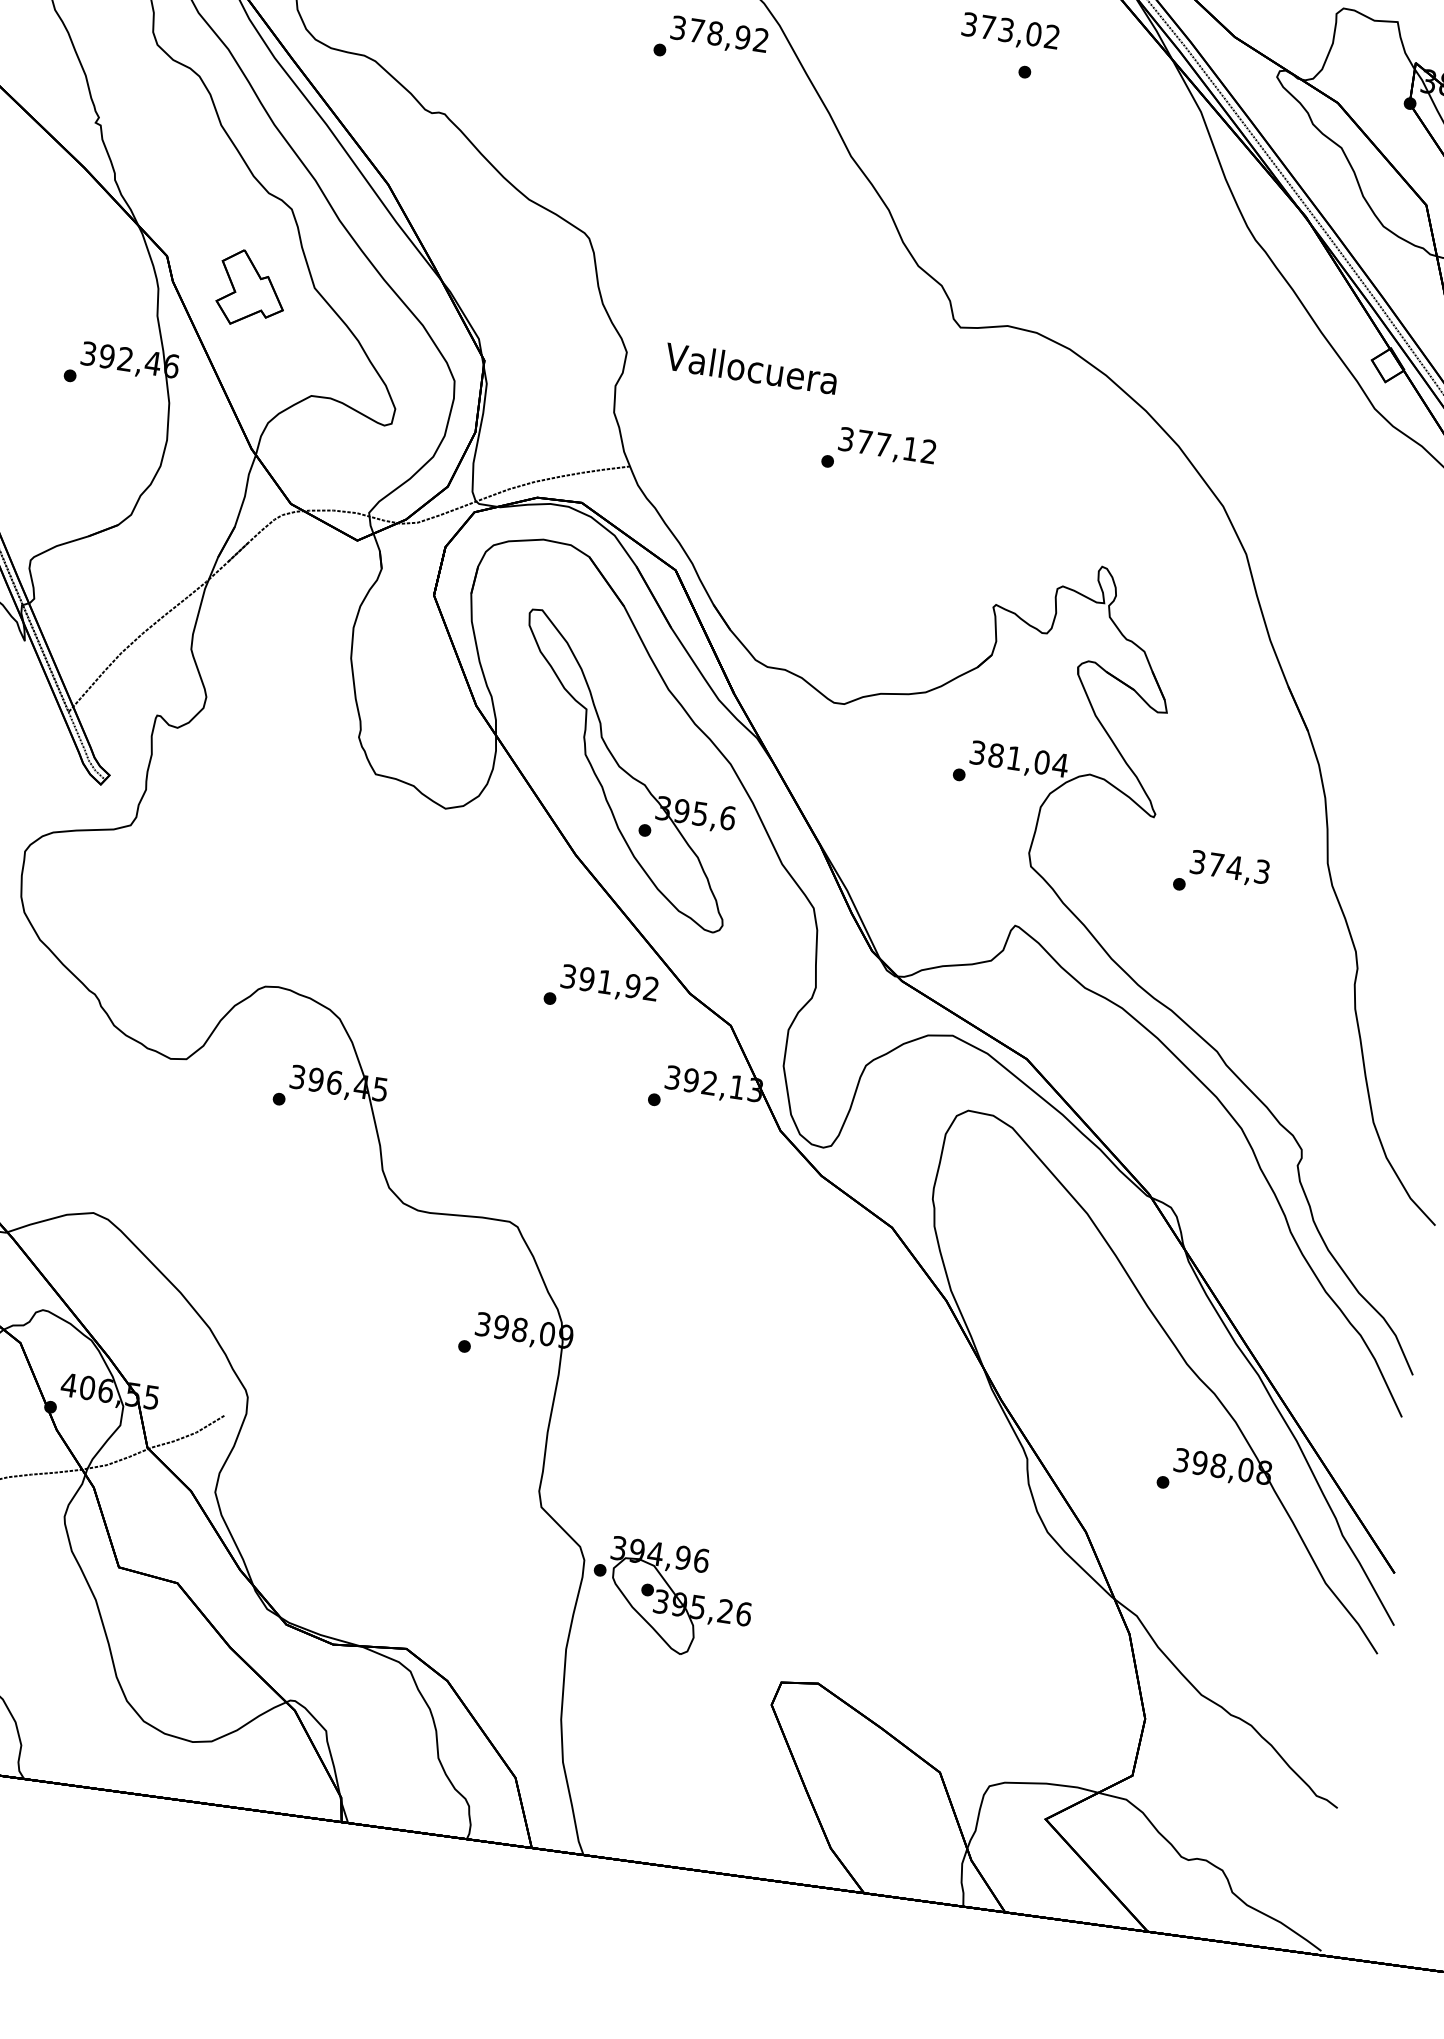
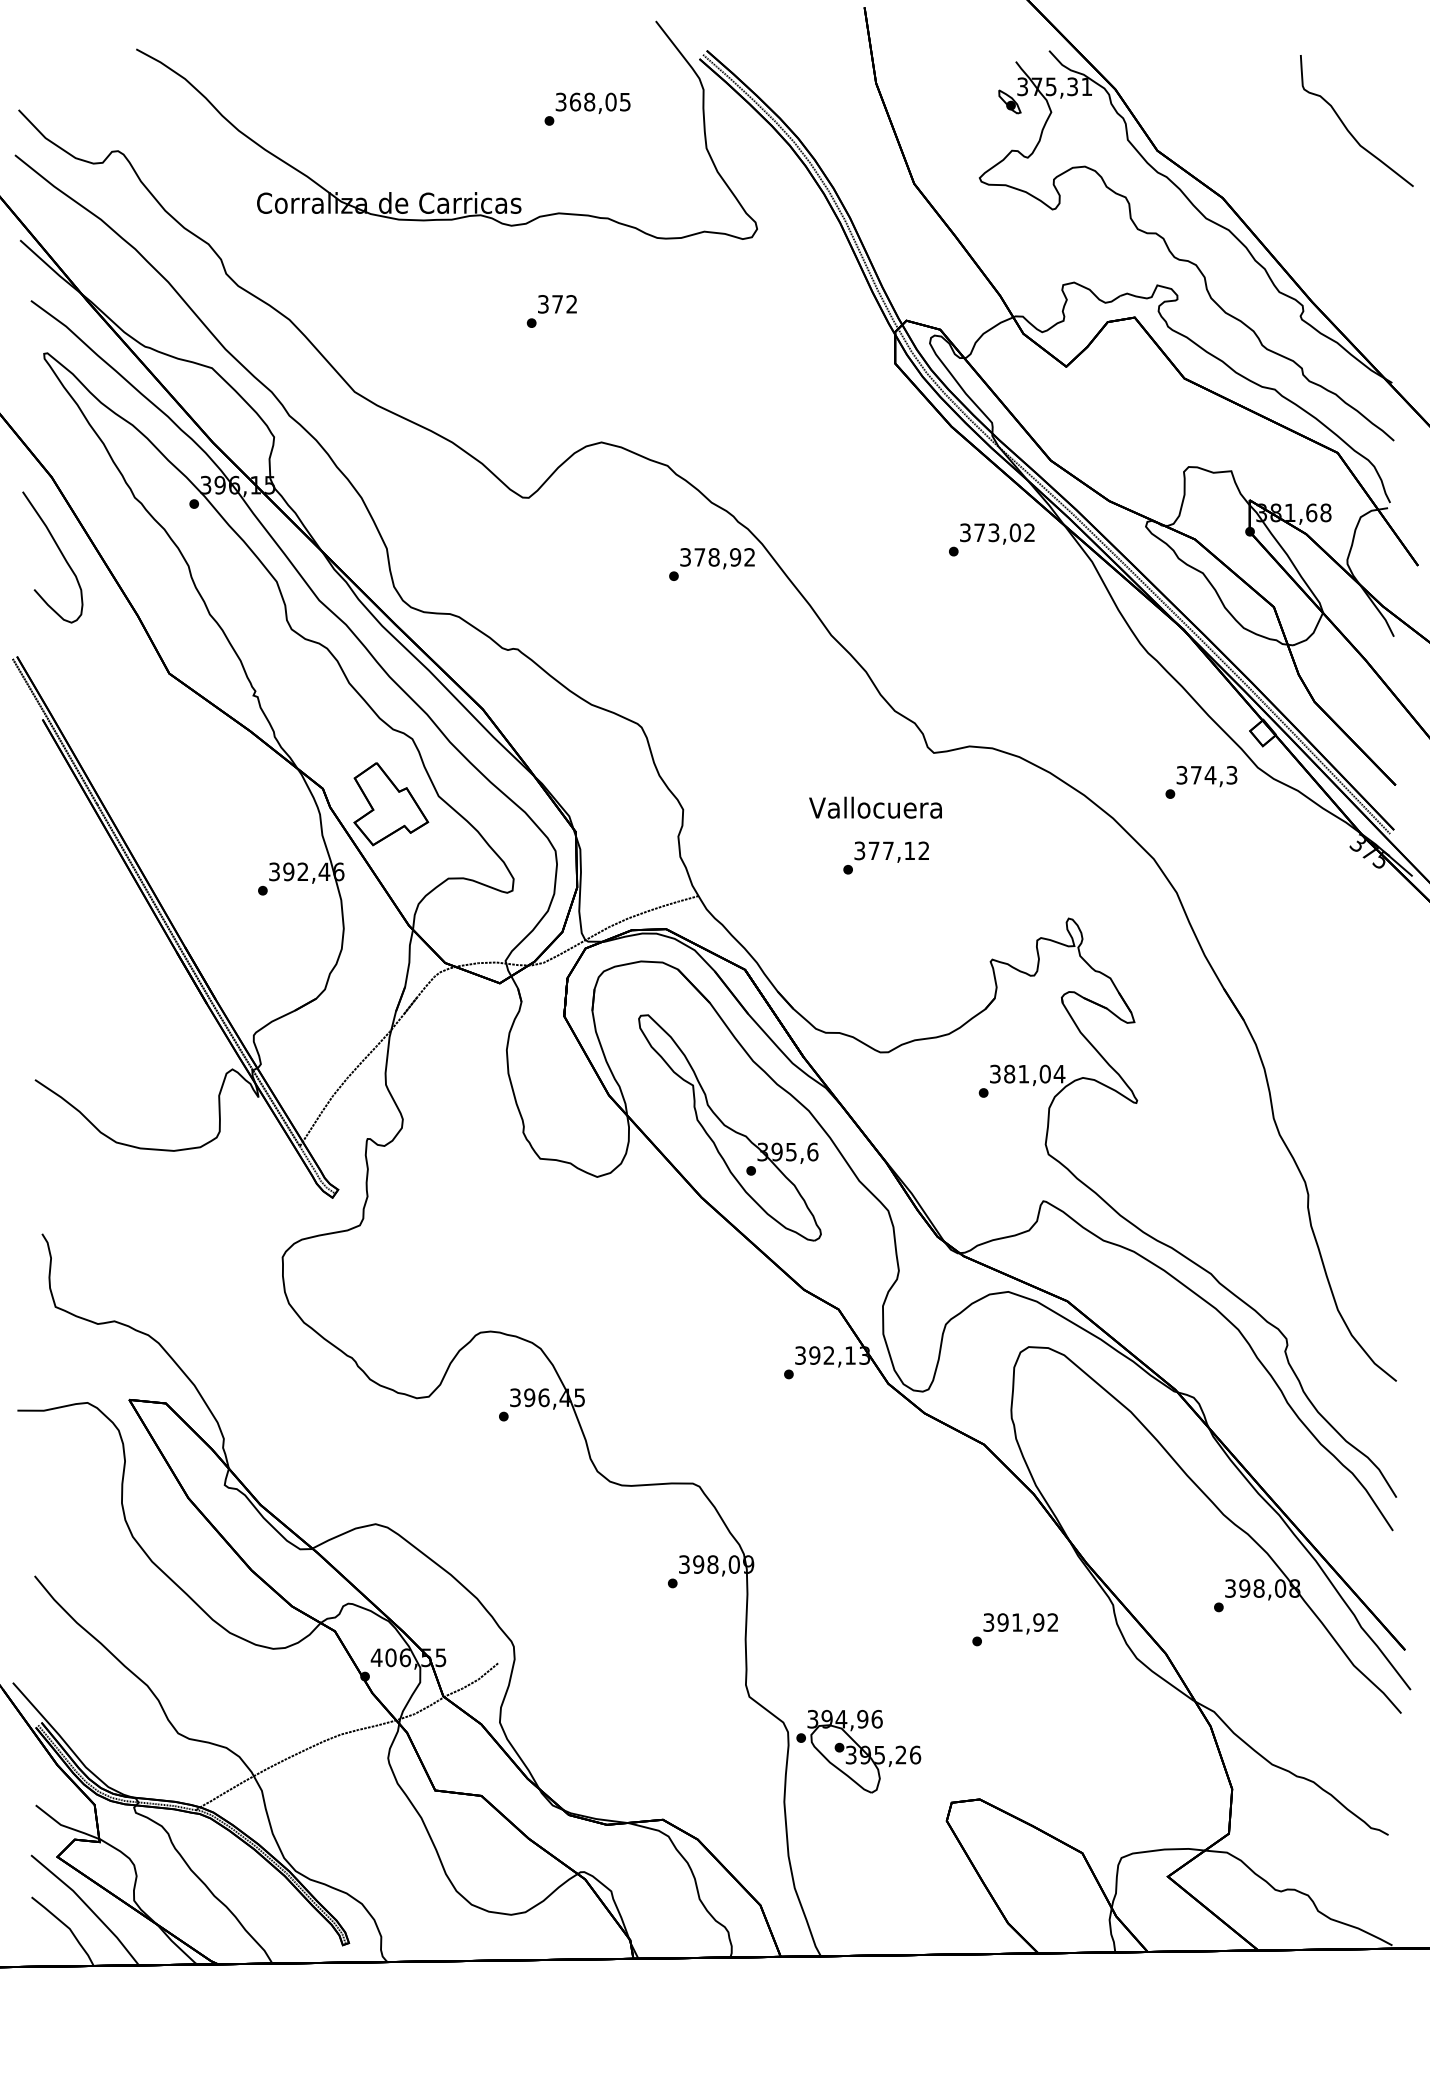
text: (1010, 31) -> (997, 533), moved
part: (252, 289) -> (391, 804), size x1.43
text: (751, 368) -> (875, 807), moved
text: (1221, 874) -> (1201, 781), moved
text: (600, 990) -> (1014, 1629), moved

